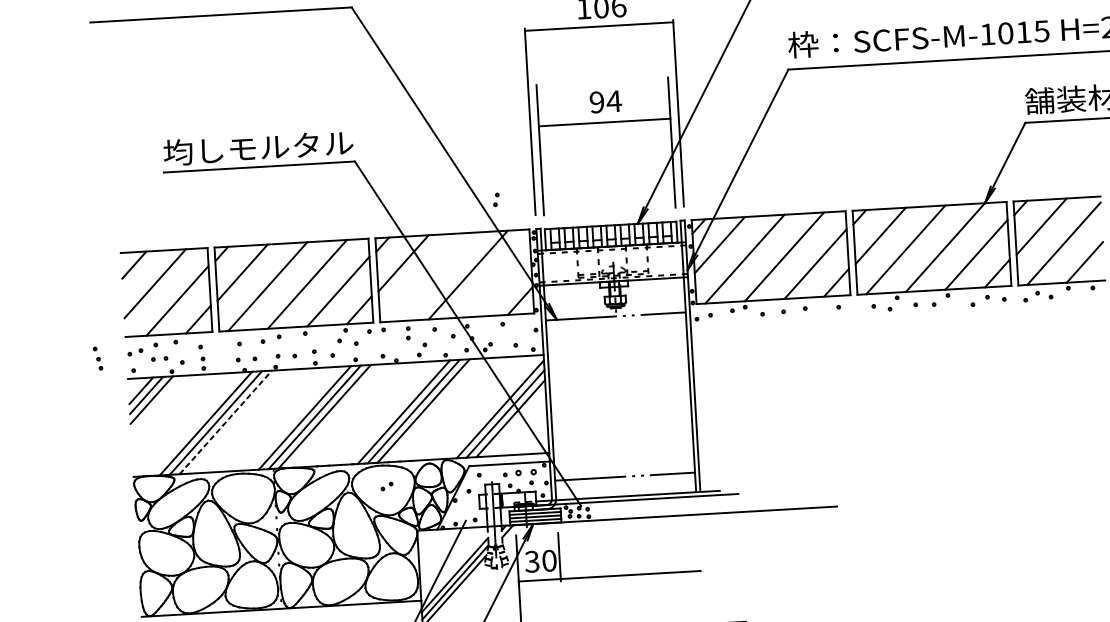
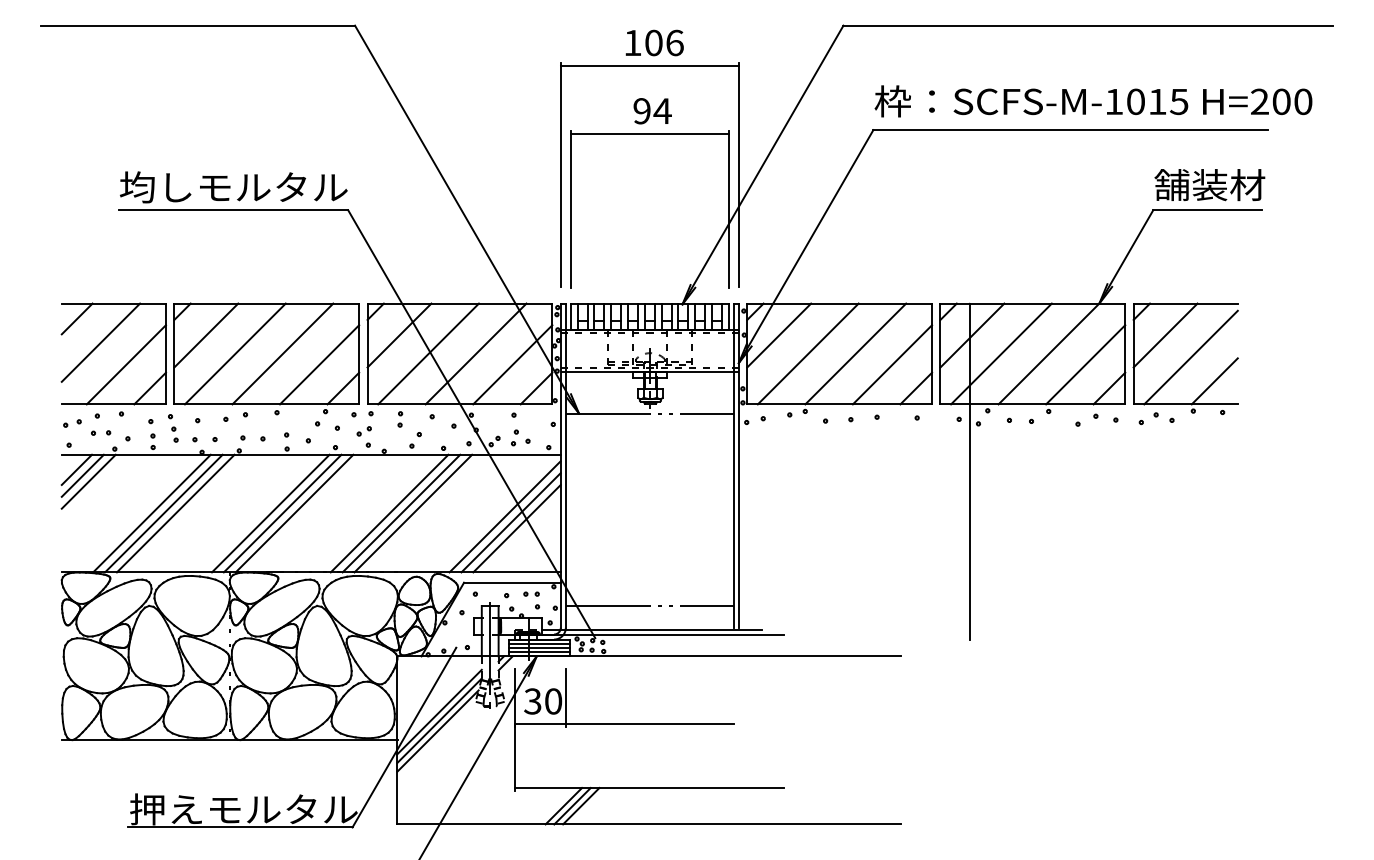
text: (605, 102) -> (652, 111), moved
line: (604, 122) -> (649, 133), moved
part: (496, 199) -> (514, 437), moved
line: (428, 276) -> (428, 353), added
line: (499, 282) -> (512, 364), added
line: (884, 349) -> (969, 471), added
part: (98, 358) -> (173, 428), moved
line: (226, 422) -> (176, 513), dashed -> solid
part: (525, 471) -> (531, 593), size x0.62
part: (386, 486) -> (363, 431), moved

